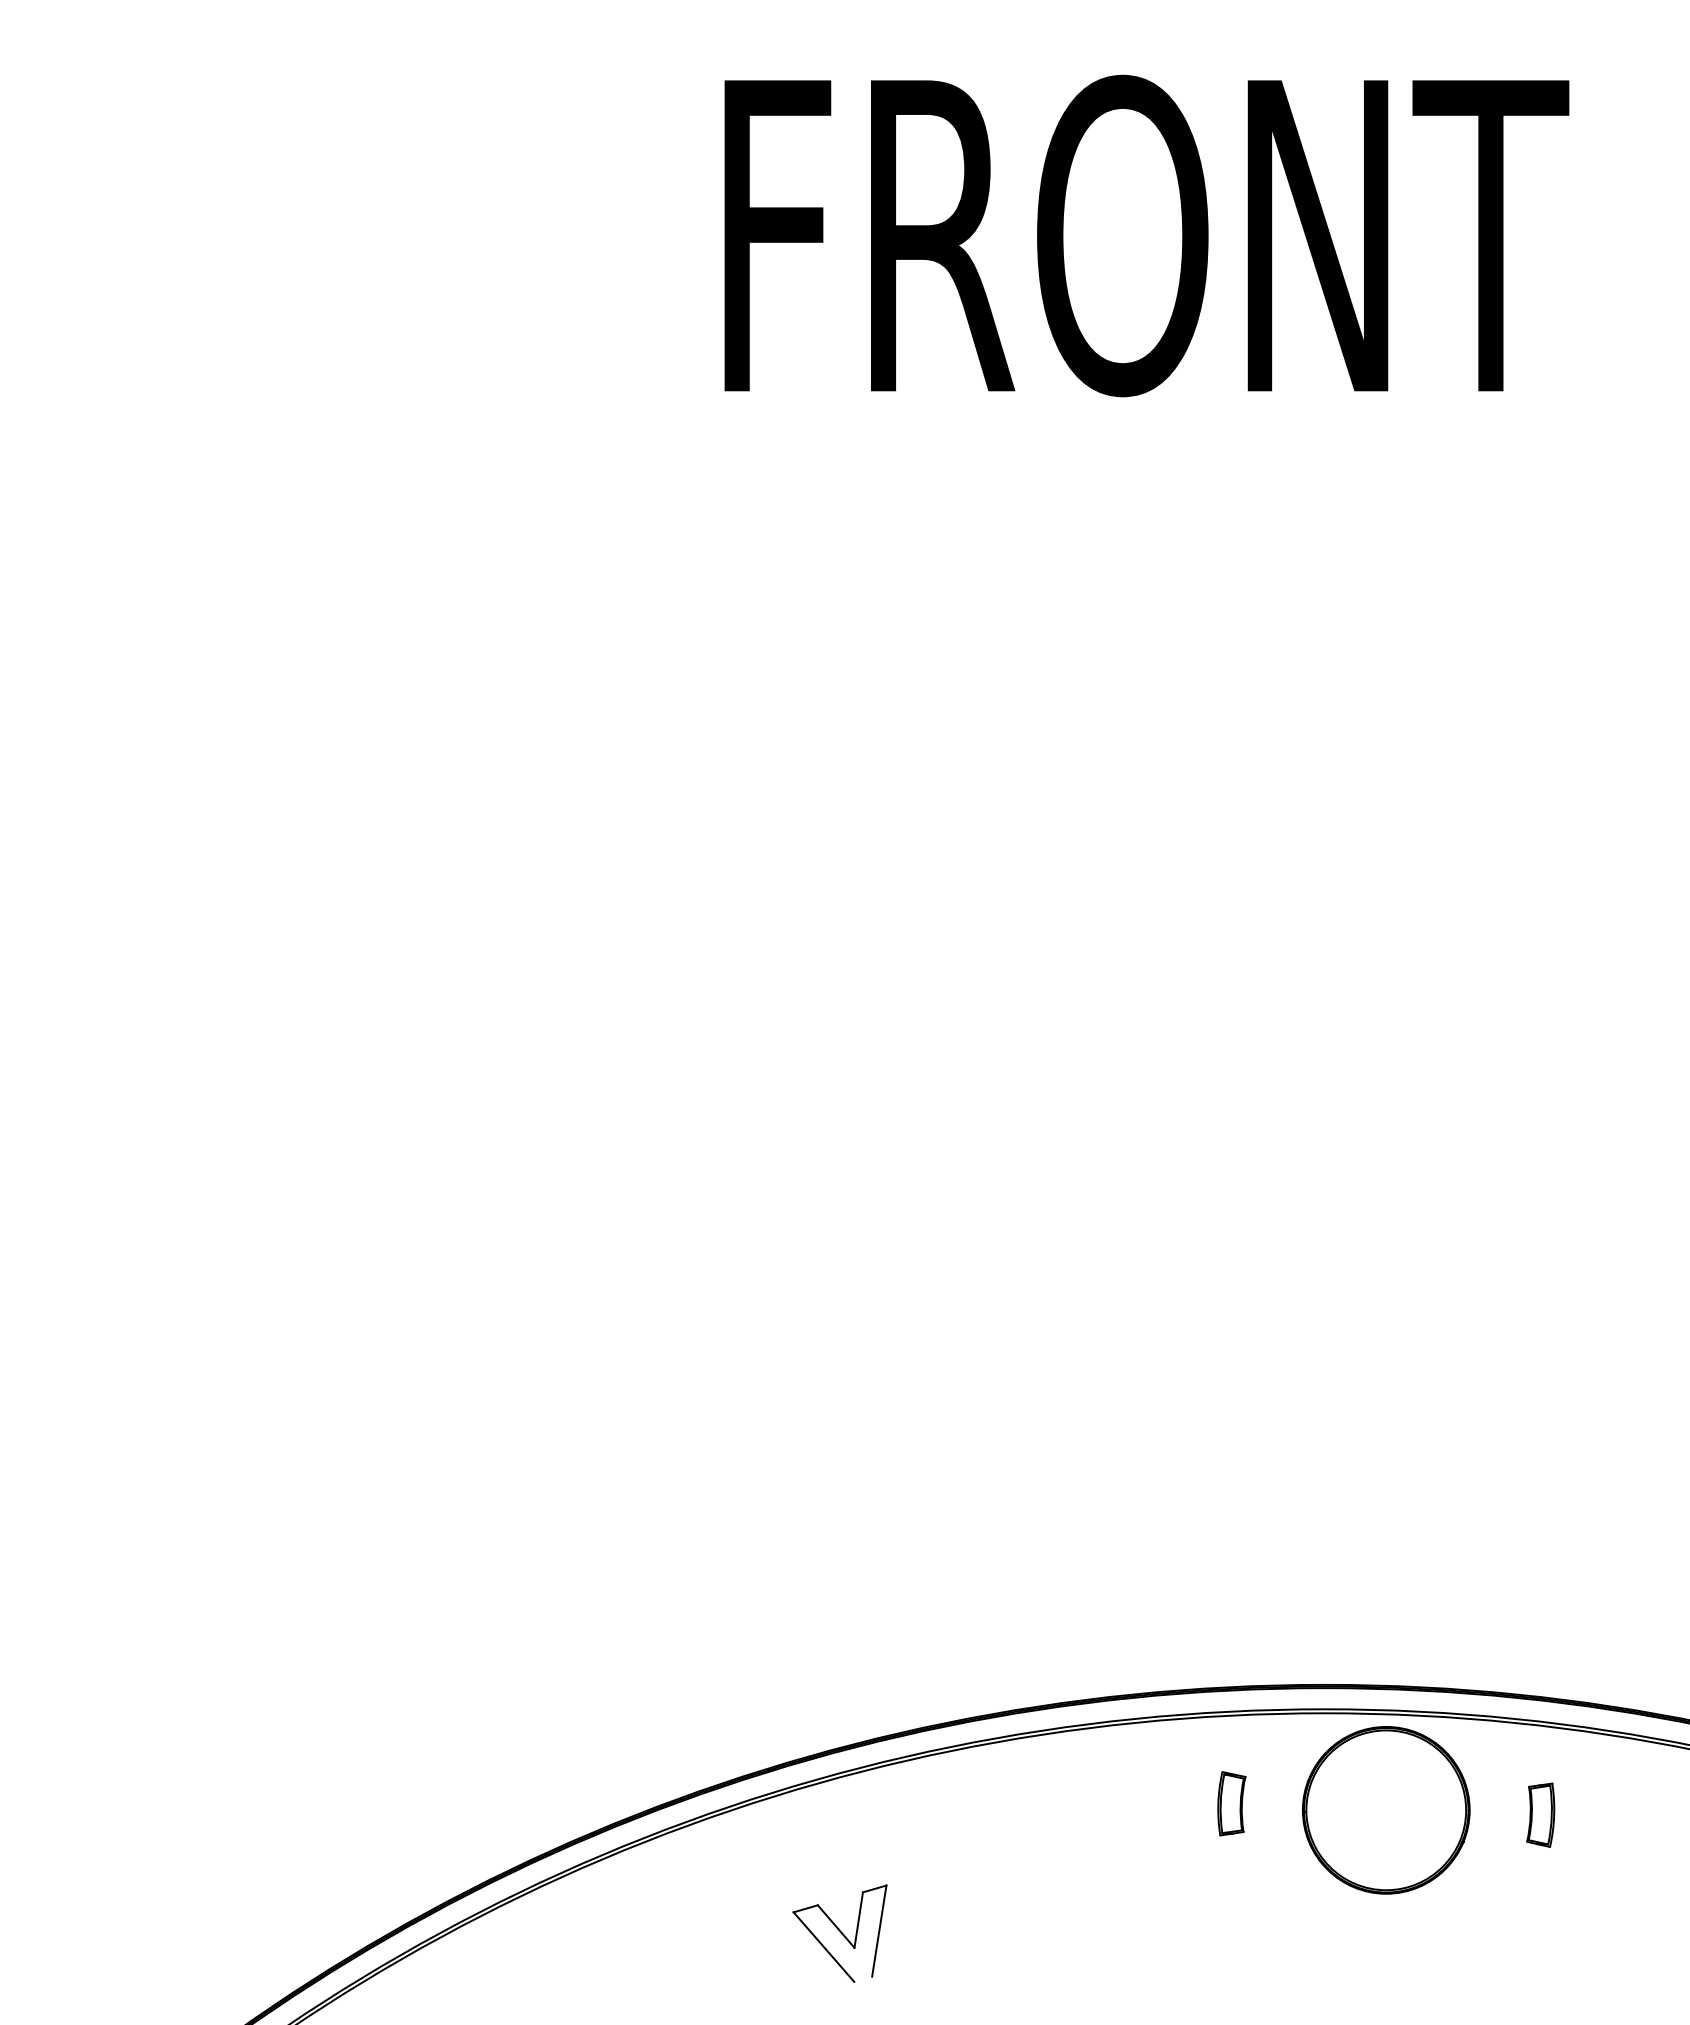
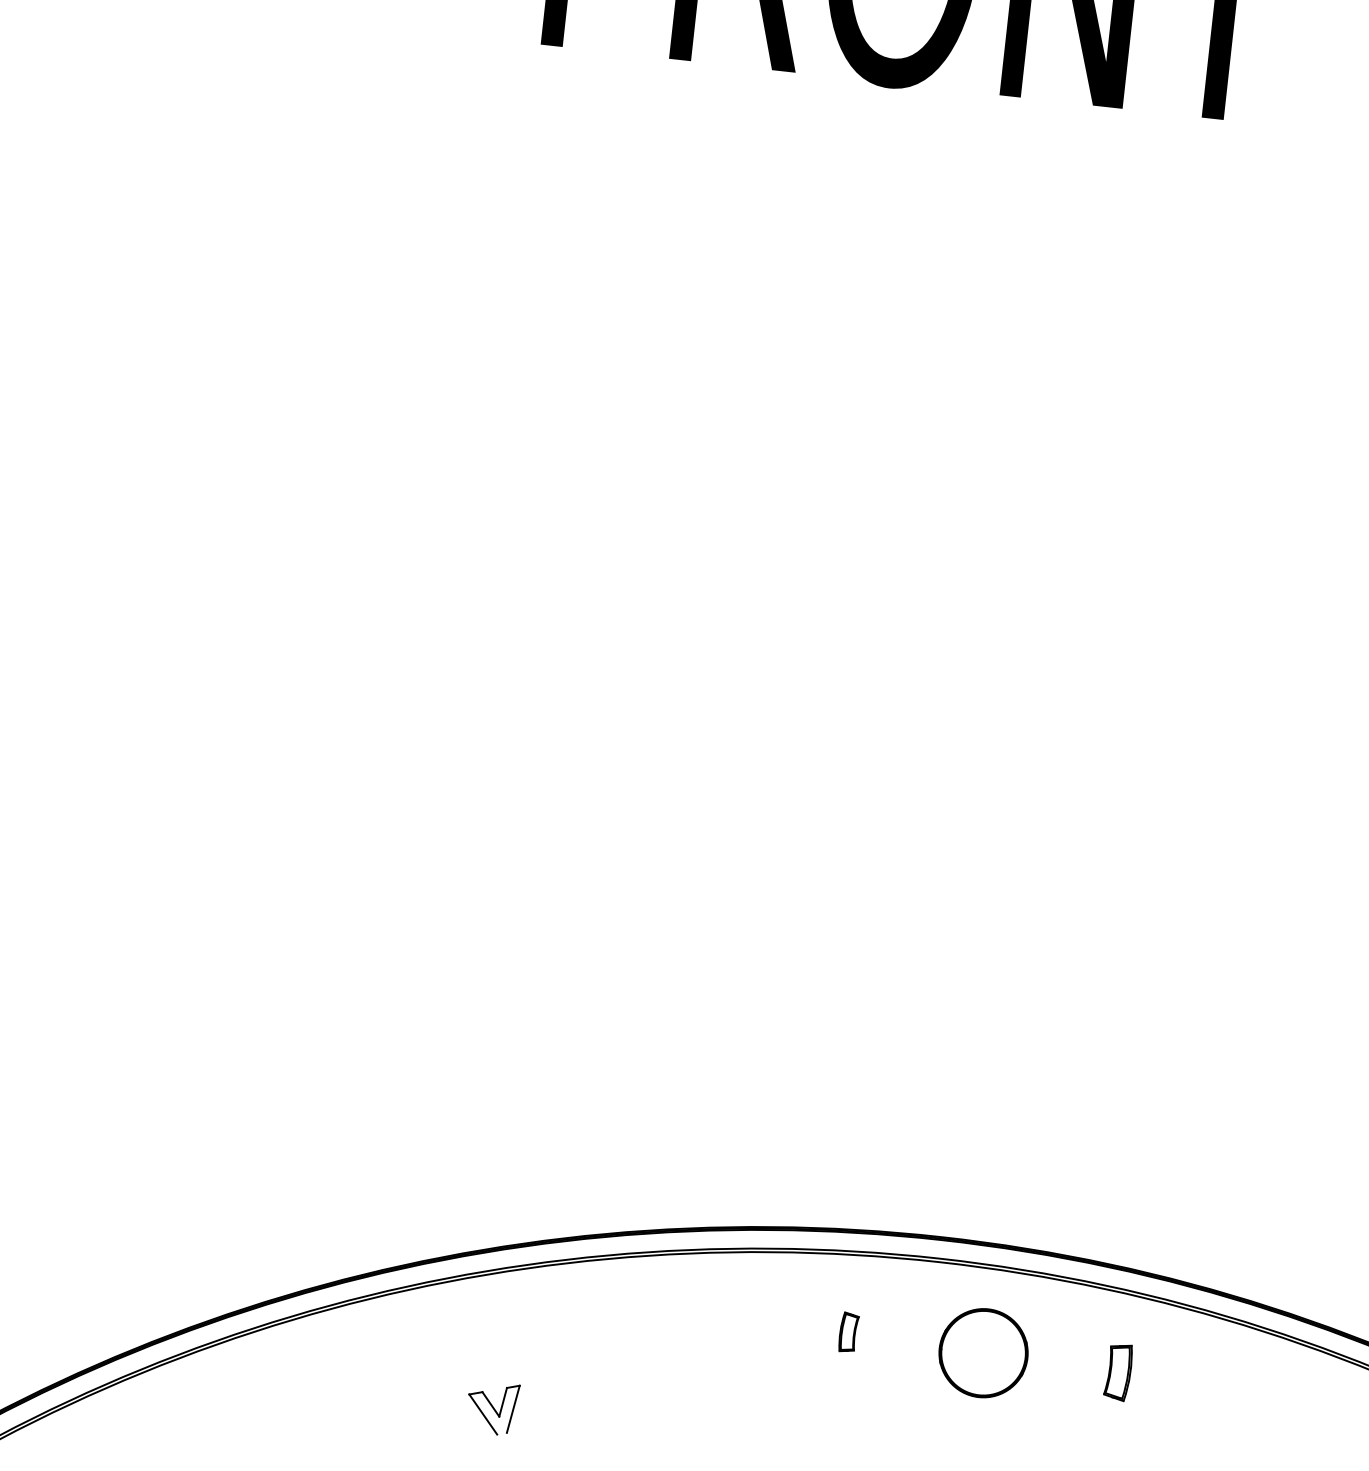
part: (1231, 1803) -> (848, 1332), size x0.7
part: (1386, 1810) -> (983, 1353), size x0.6
part: (839, 1933) -> (492, 1408), size x0.6

